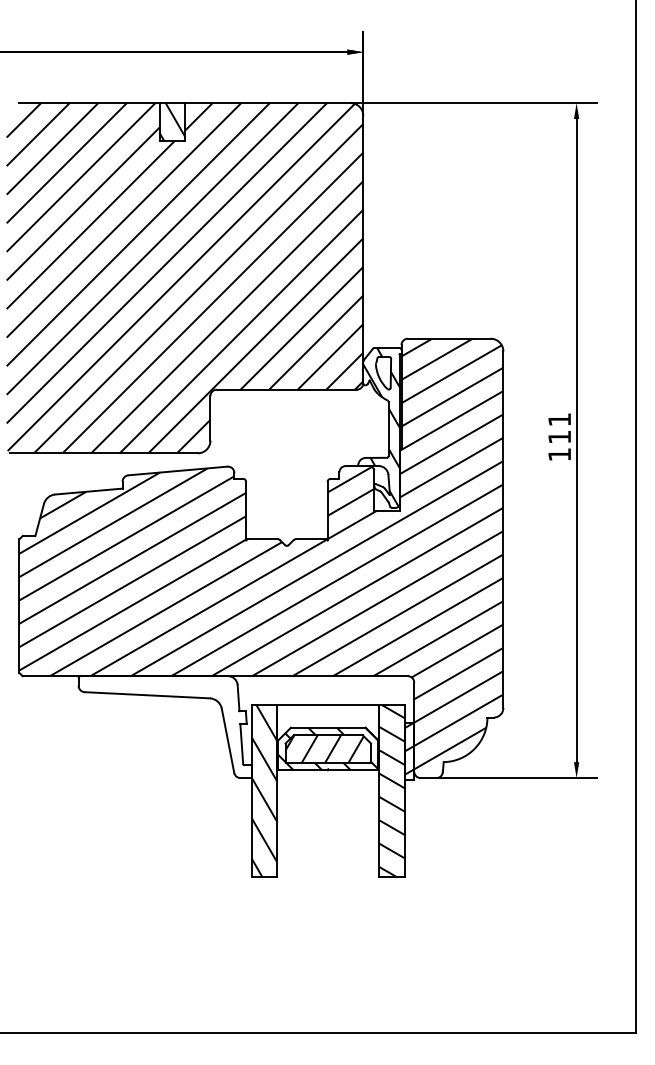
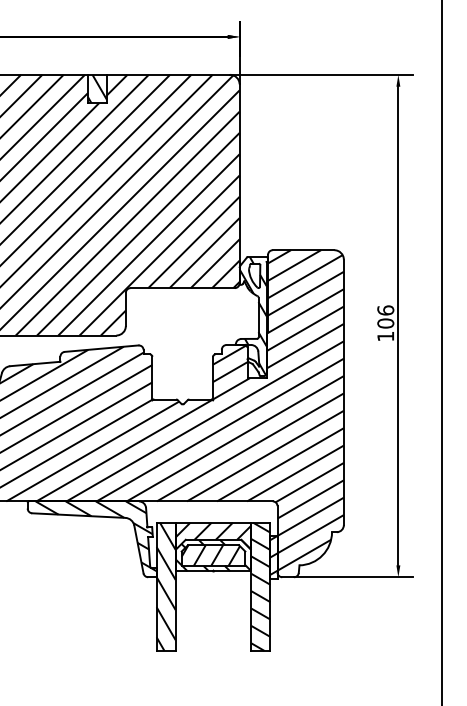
text: (559, 428) -> (385, 317), 111 -> 106
hatch: (170, 723) -> (96, 536), added
hatch: (328, 735) -> (213, 545), added

